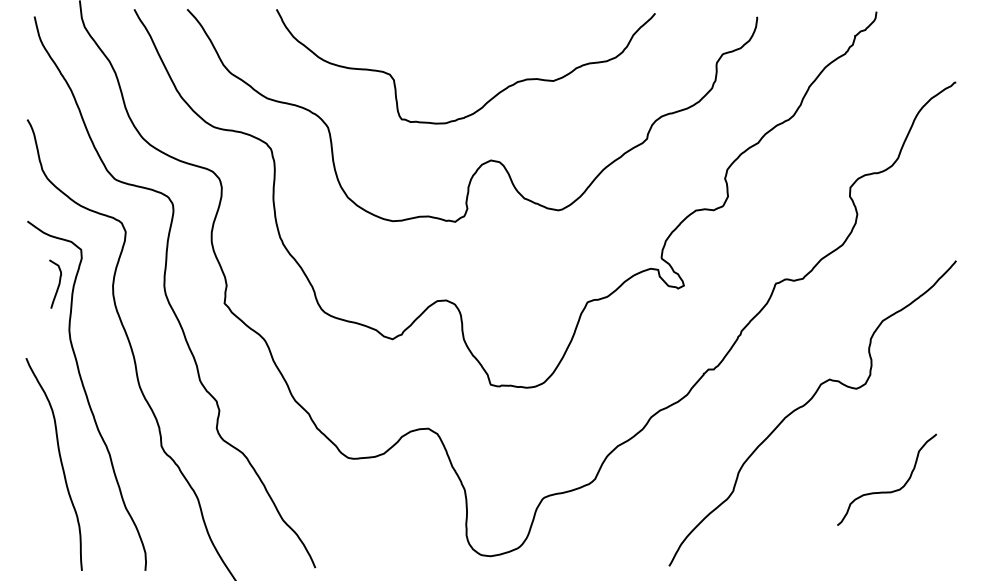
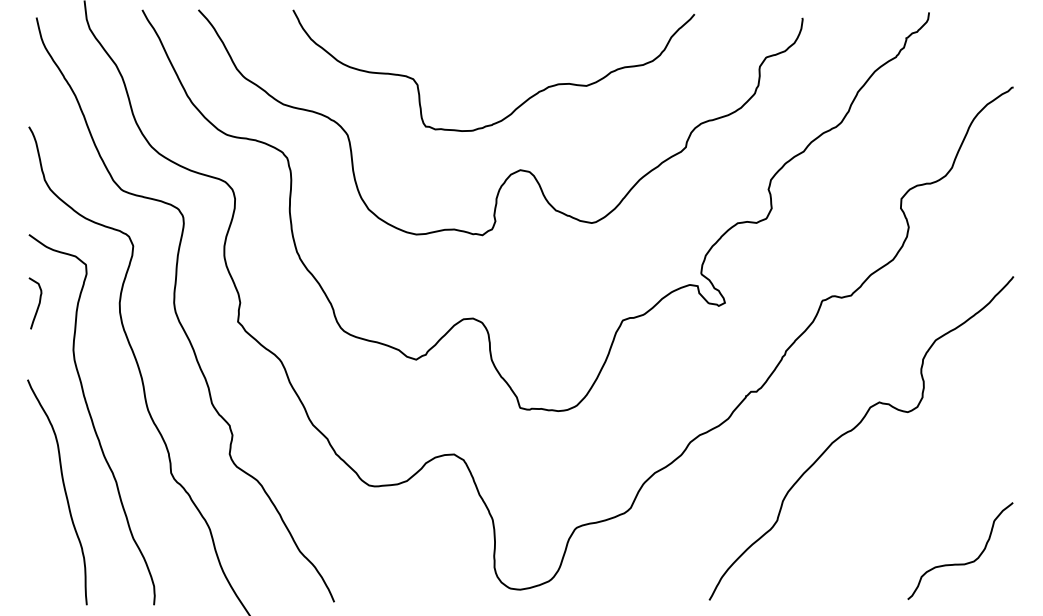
curve: (58, 283) -> (38, 302), moved
curve: (887, 491) -> (960, 563), moved

